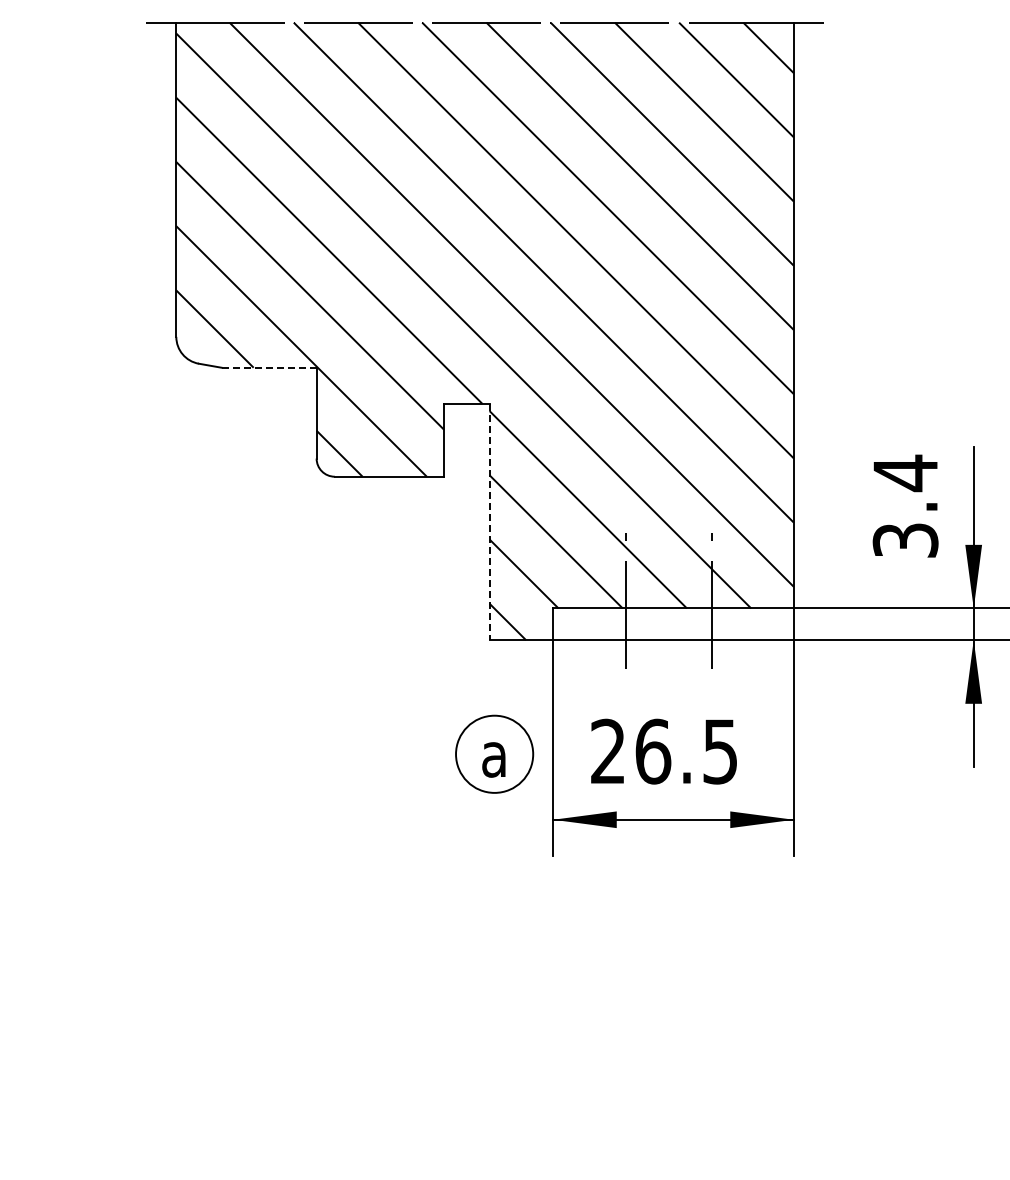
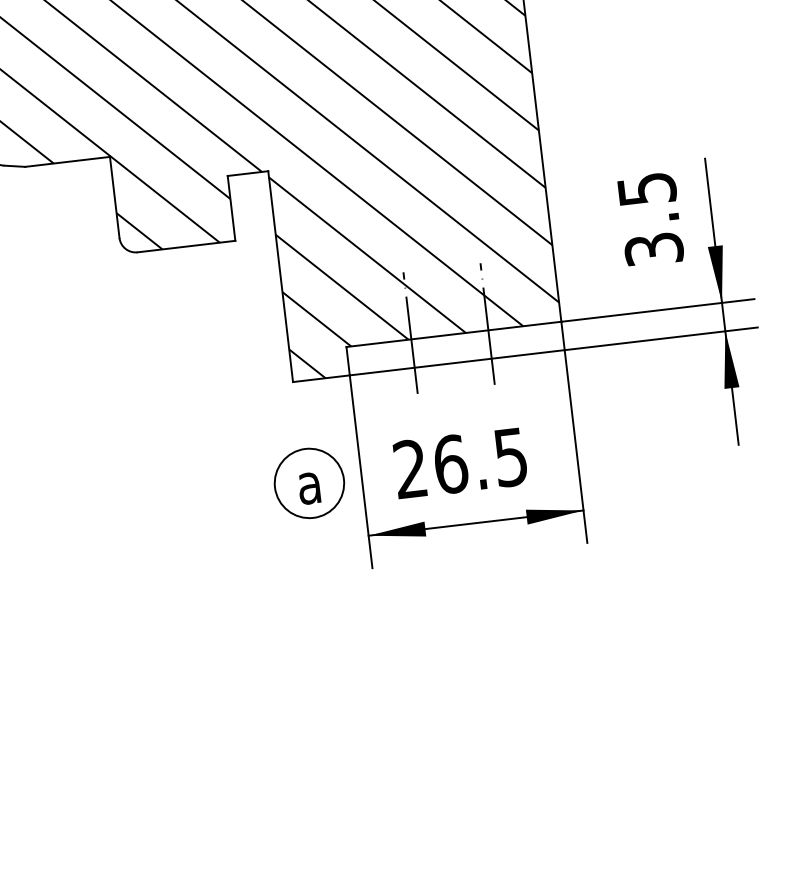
line: (269, 367) -> (67, 161), dashed -> solid
text: (905, 473) -> (646, 189), 3.4 -> 3.5
line: (489, 522) -> (280, 276), dashed -> solid

